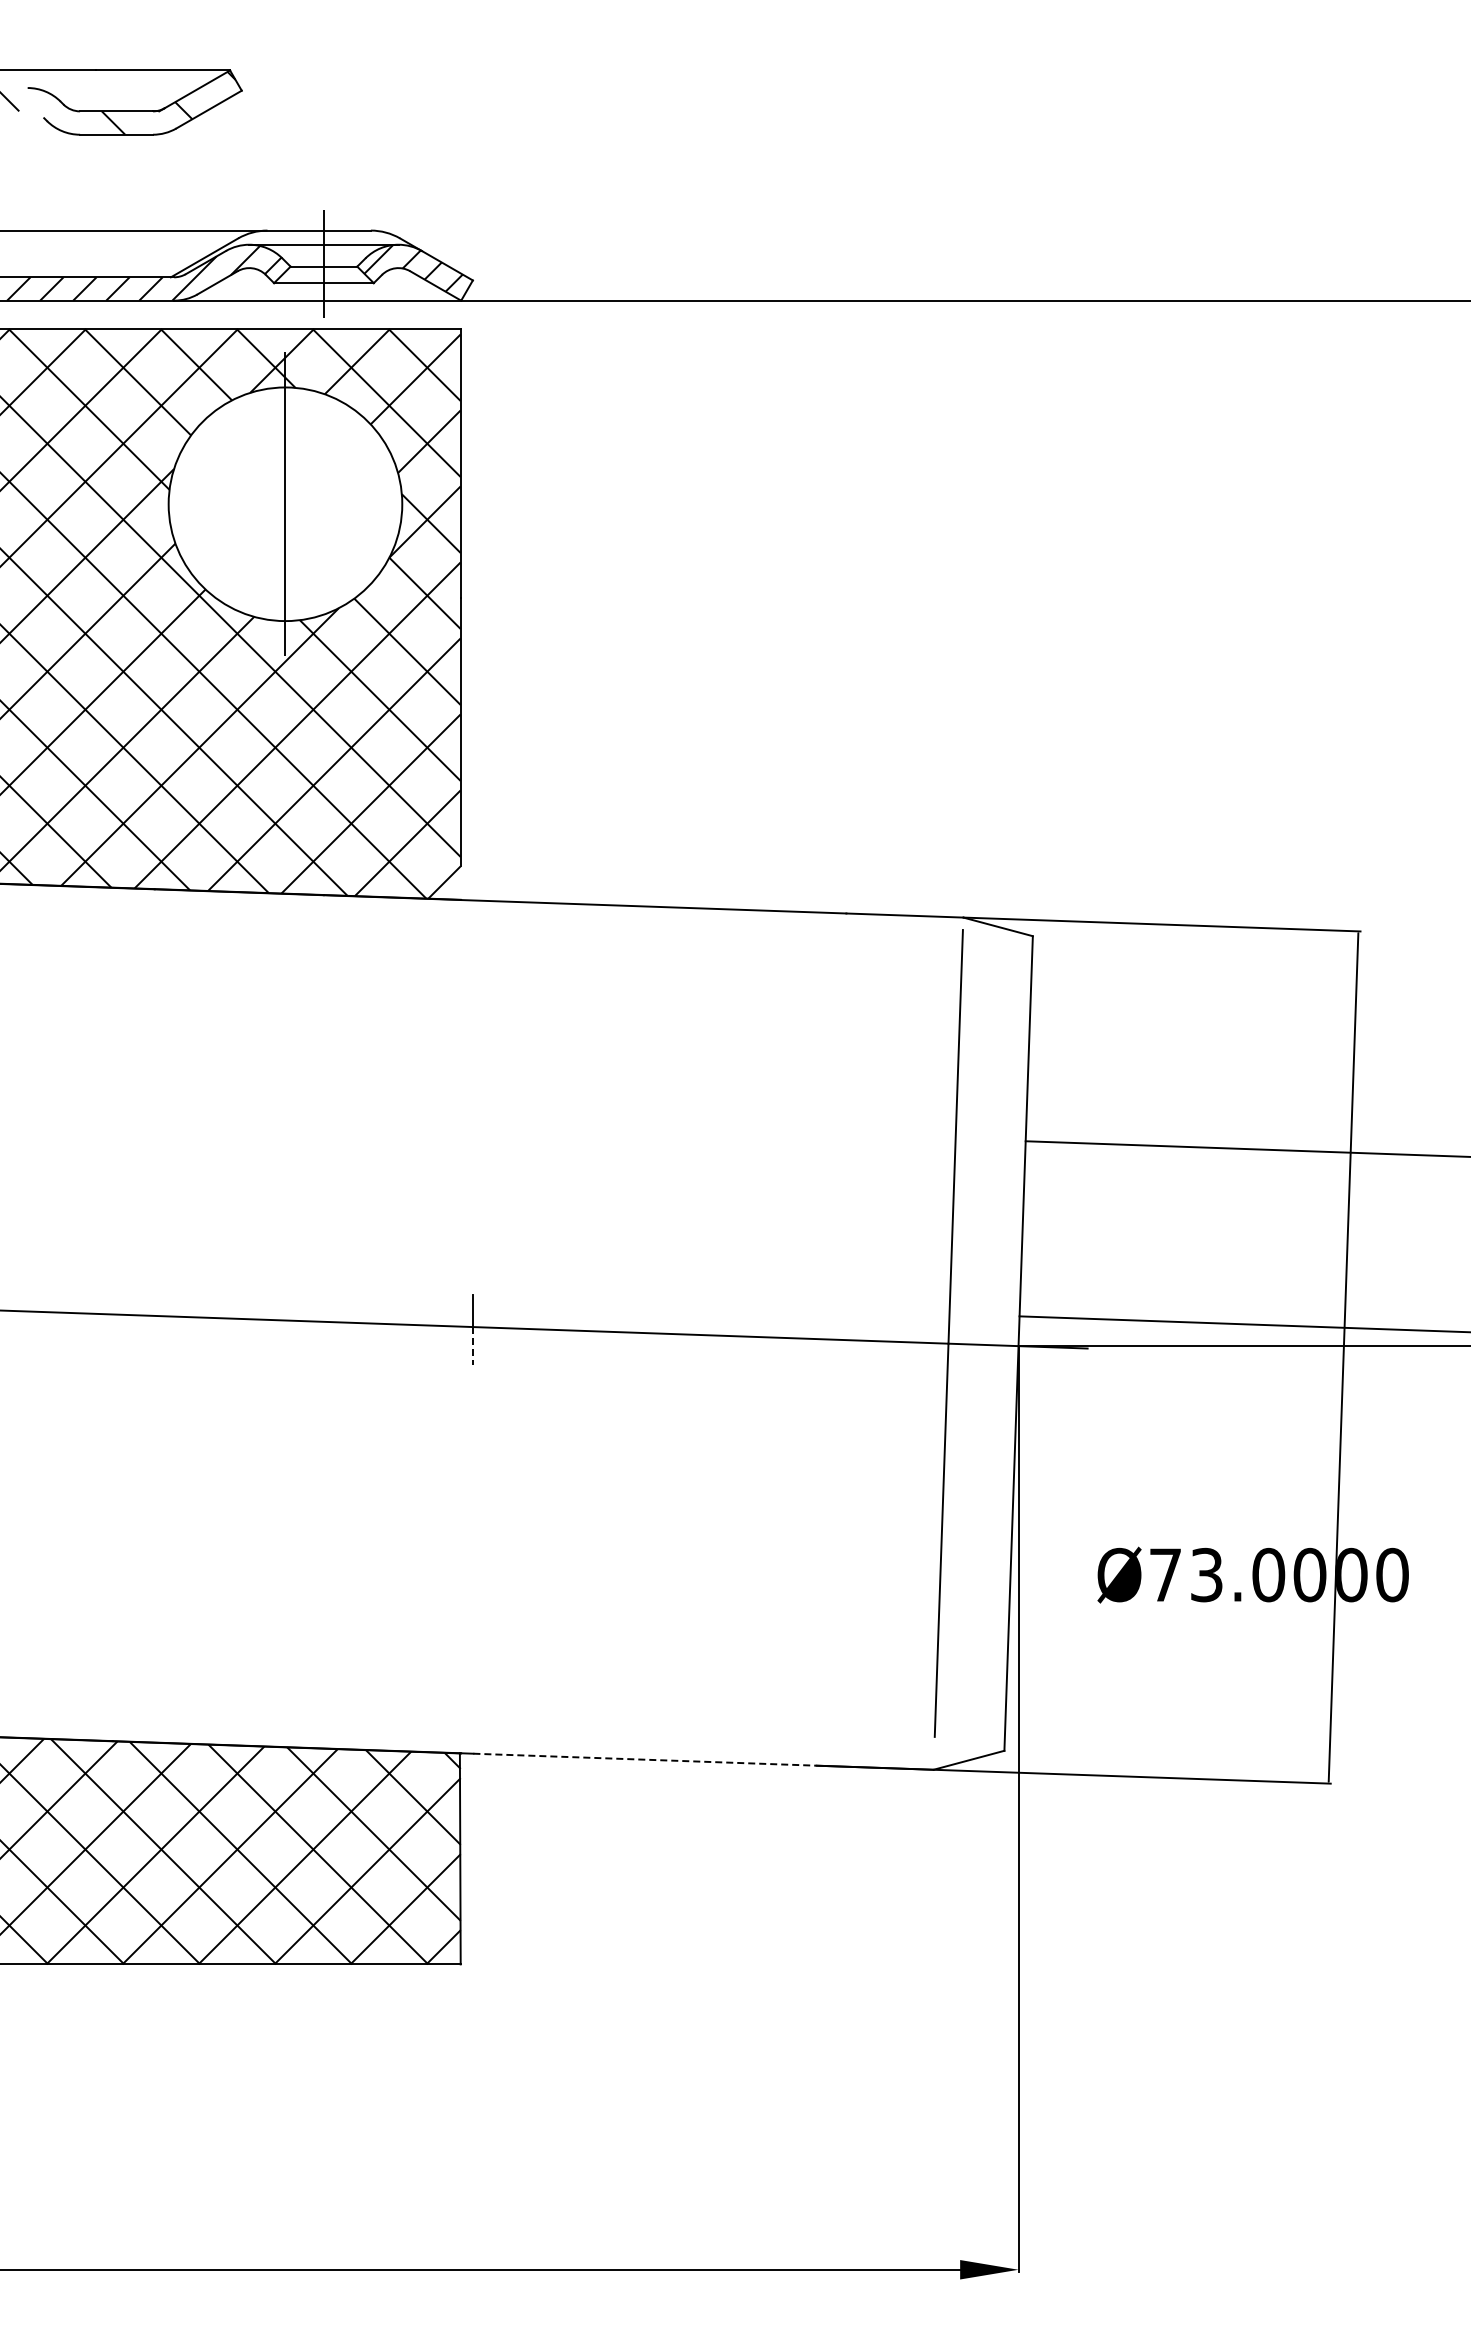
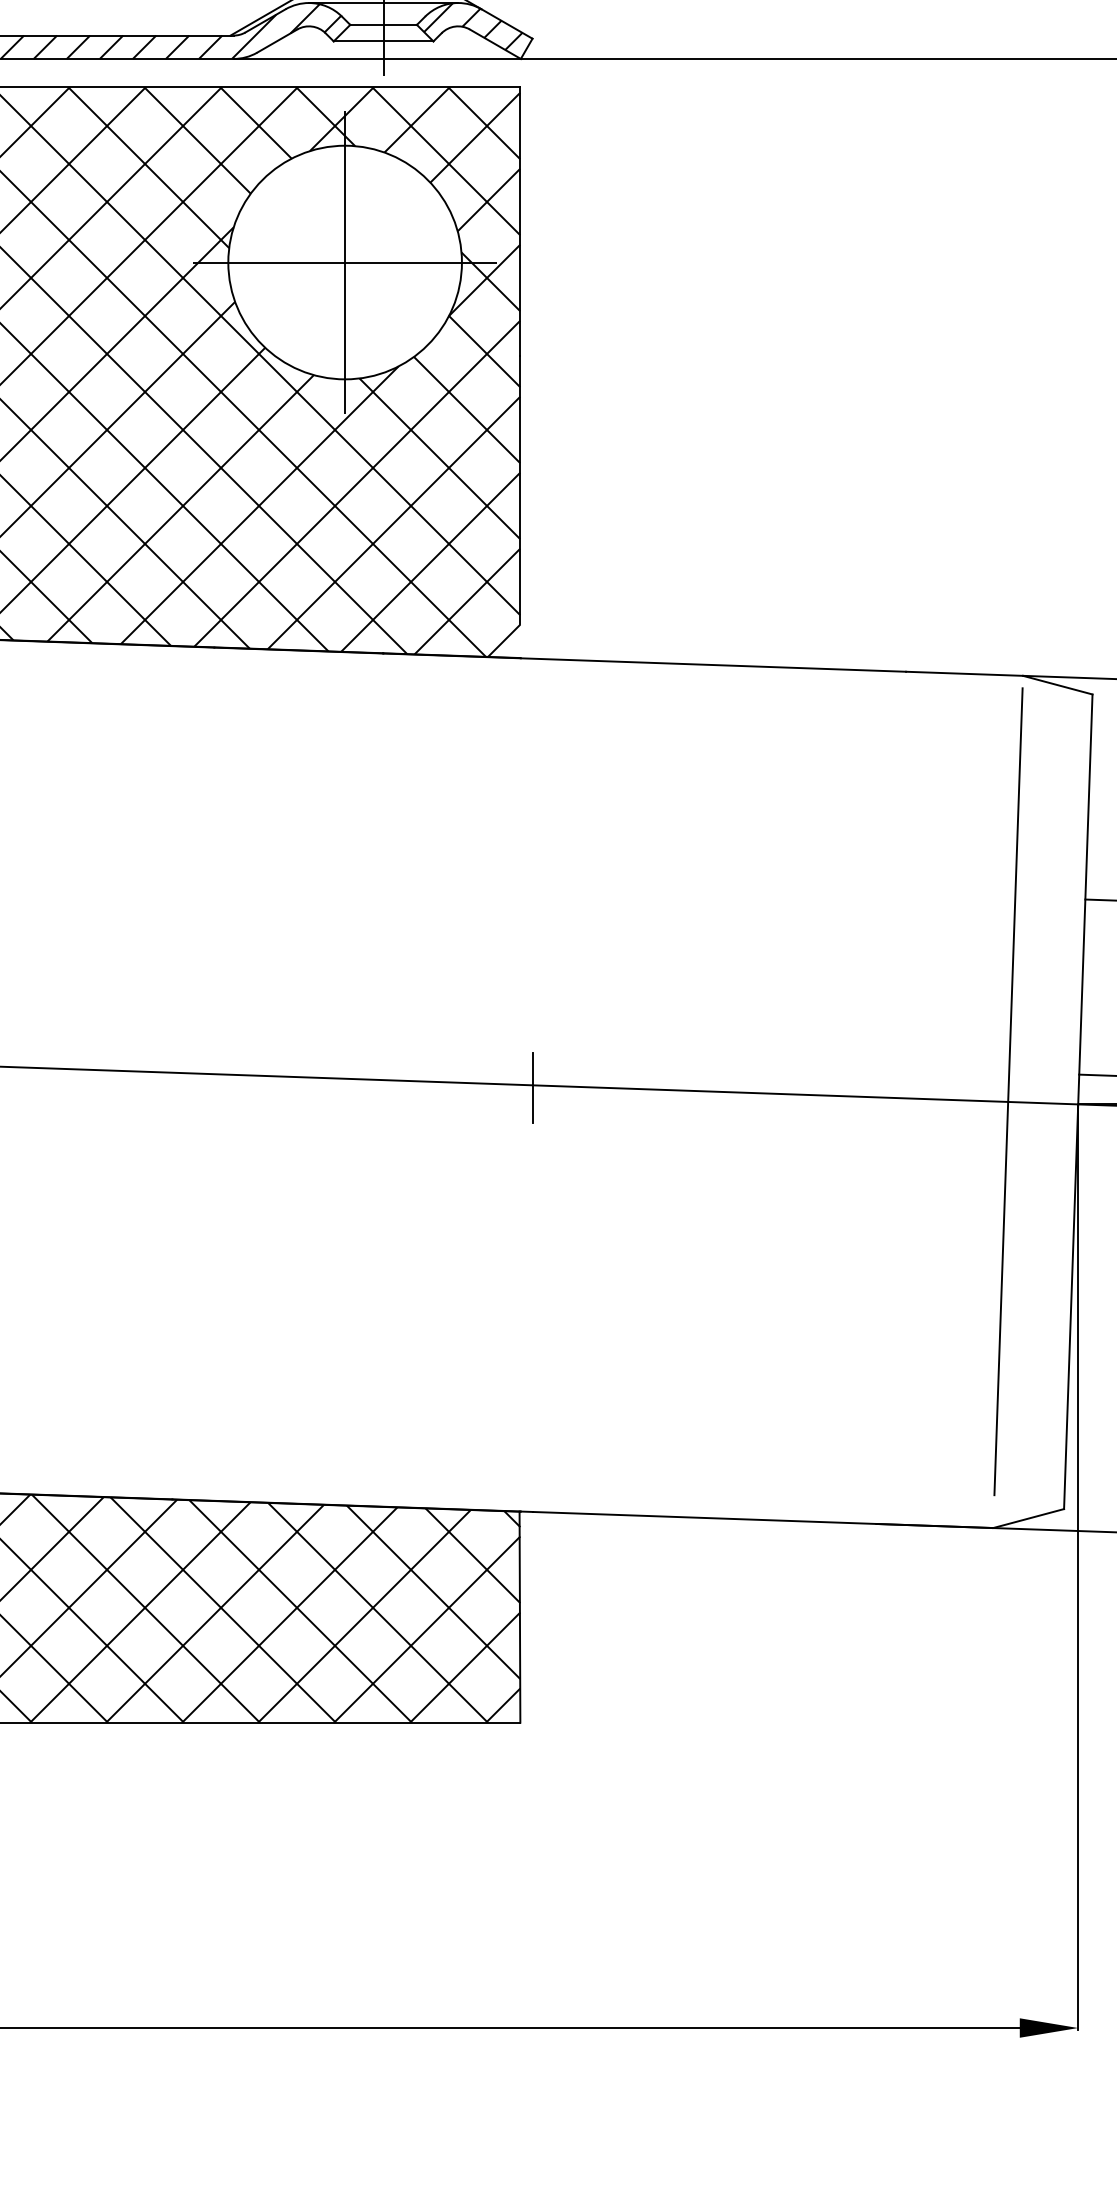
line: (285, 504) -> (345, 262), added
line: (472, 1345) -> (532, 1103), dashed -> solid
line: (645, 1759) -> (705, 1517), dashed -> solid

